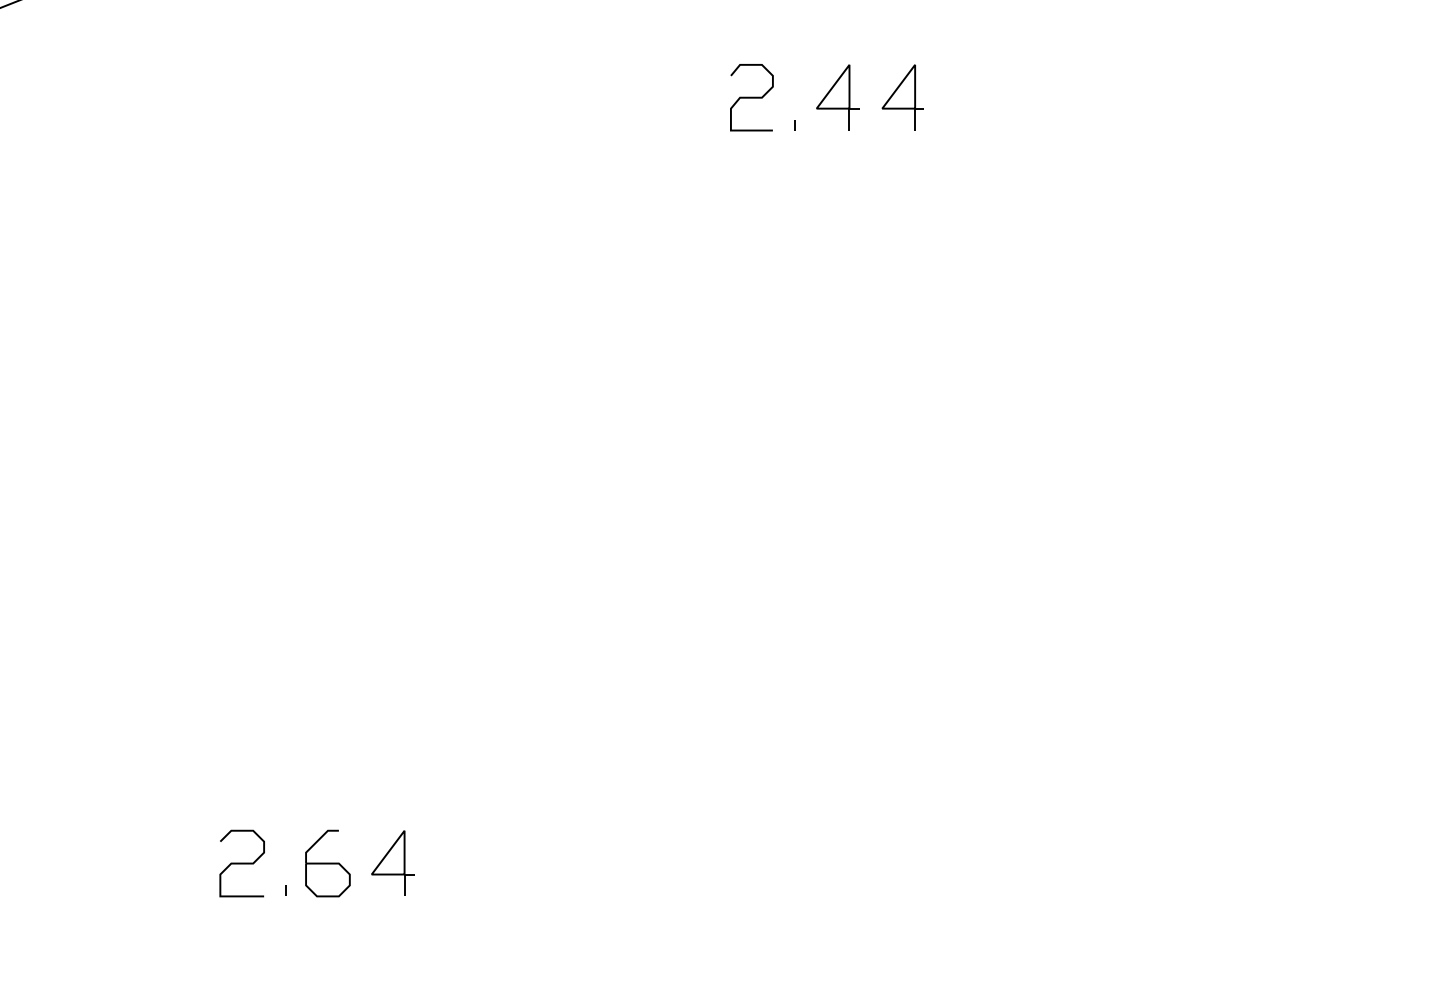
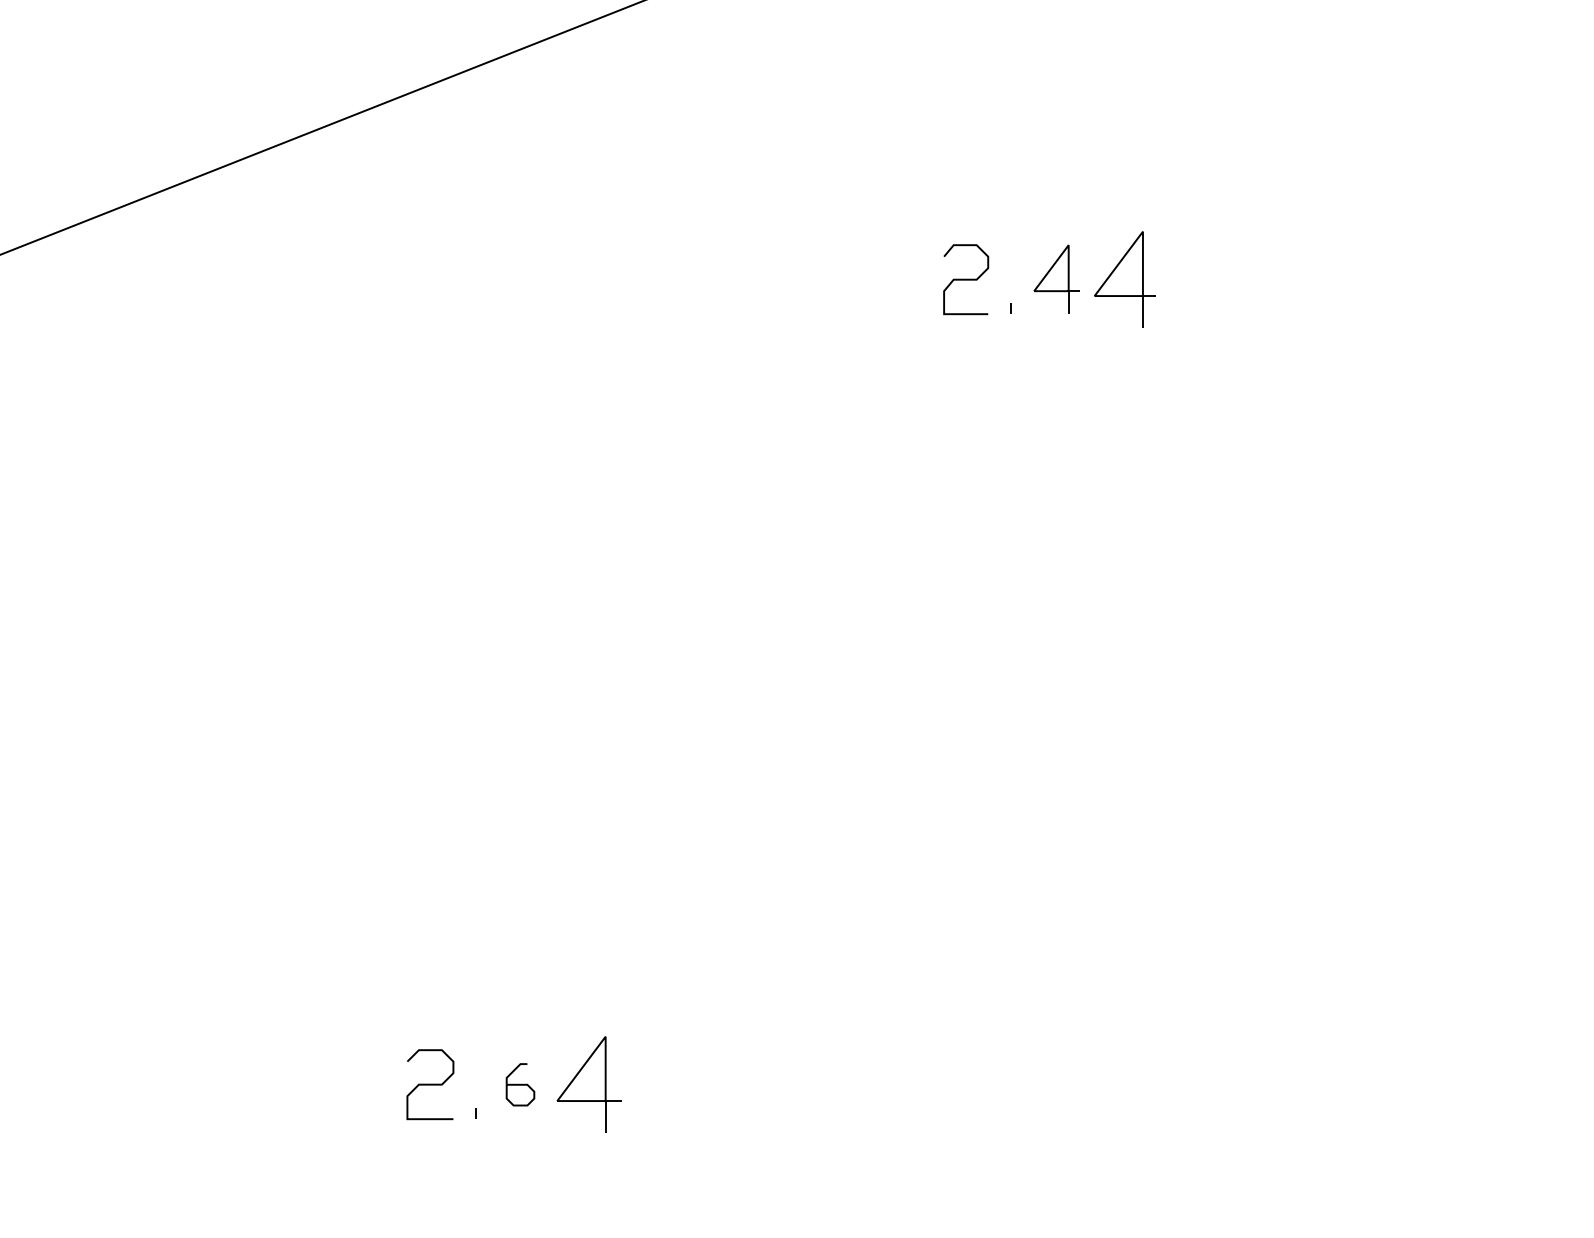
part: (902, 96) -> (1124, 278), size x1.4
part: (393, 862) -> (589, 1083), size x1.4
part: (327, 863) -> (520, 1084), size x0.6

